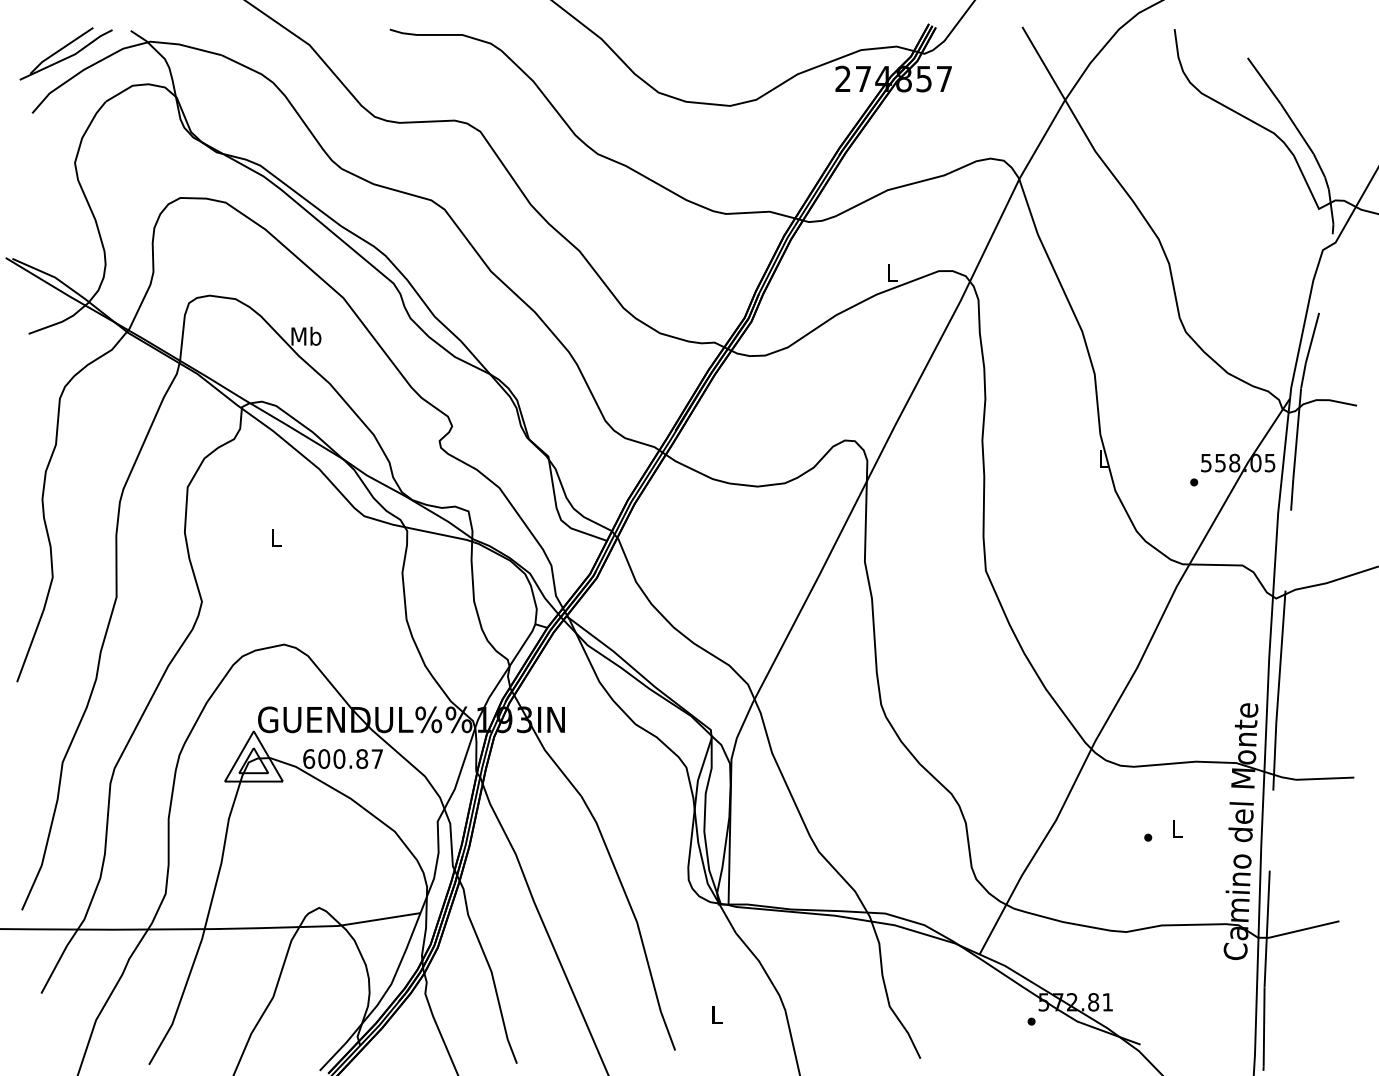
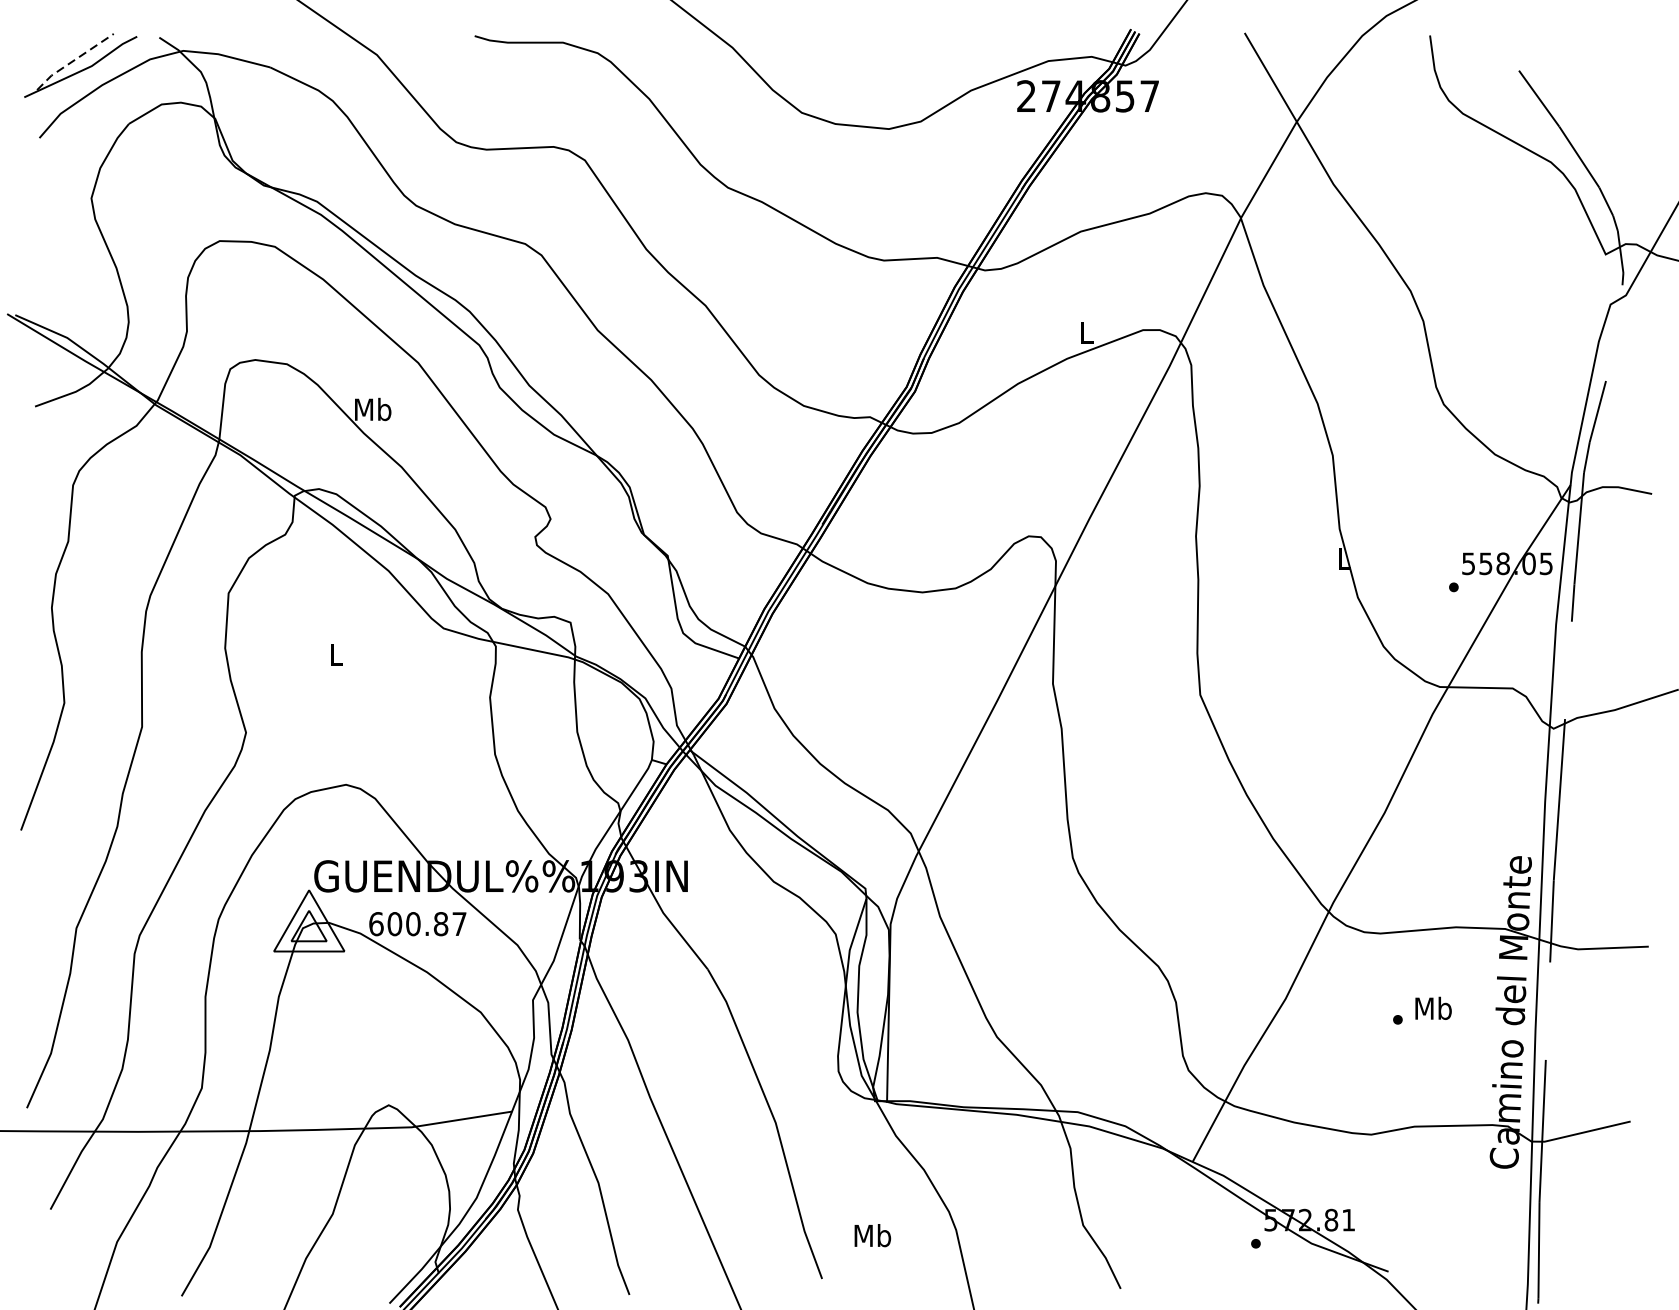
line: (60, 49) -> (73, 60), solid -> dashed
text: (1177, 827) -> (1433, 1007), L -> Mb
text: (716, 1014) -> (872, 1235), L -> Mb

